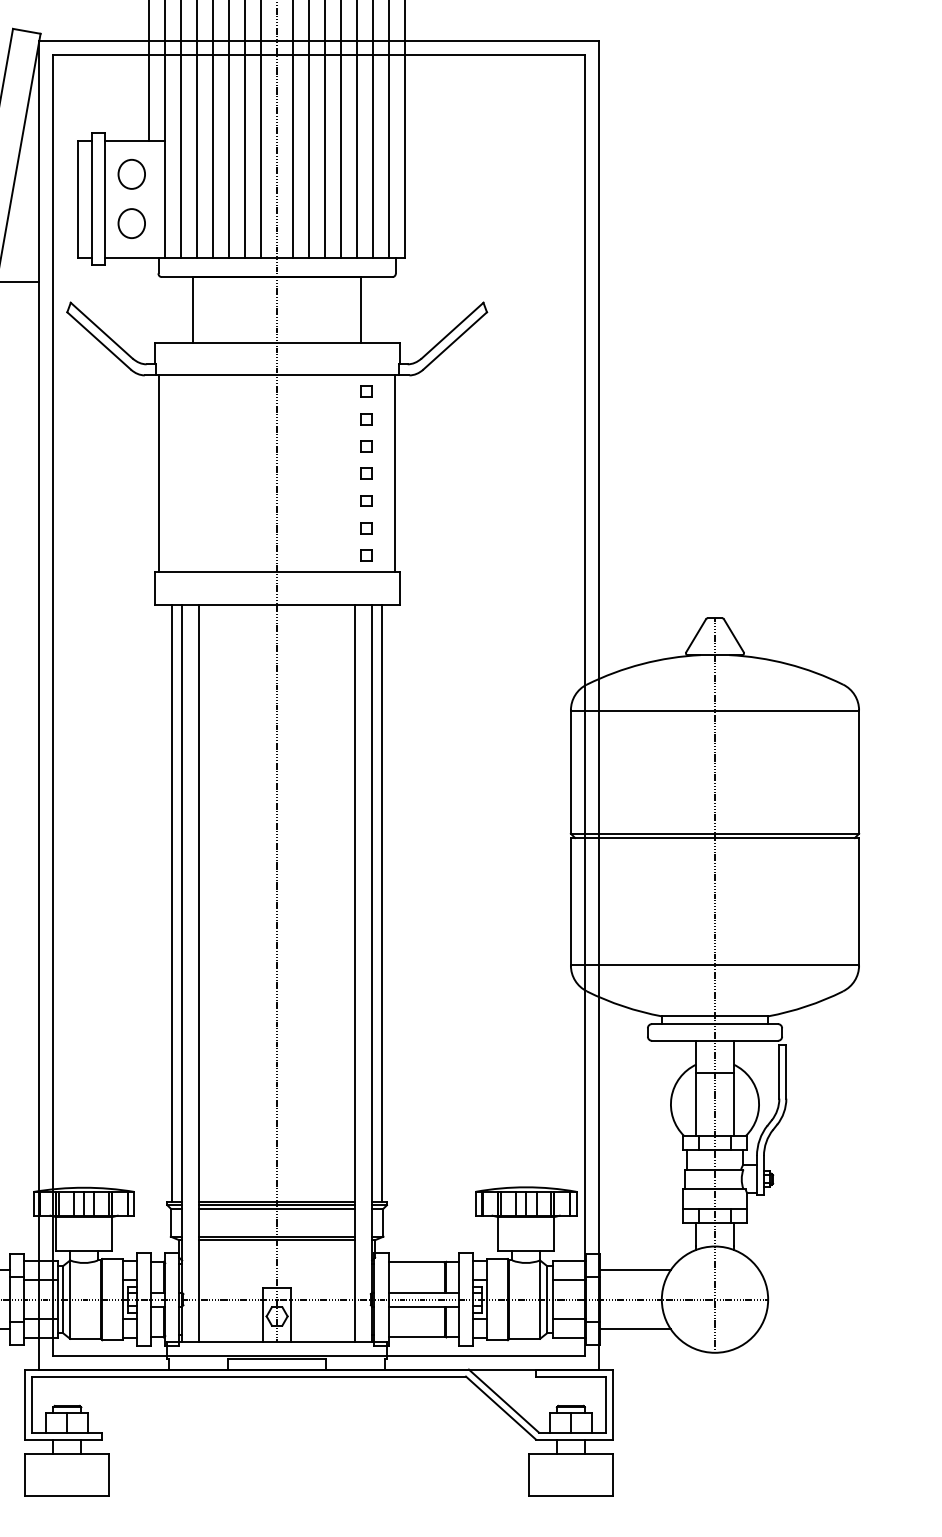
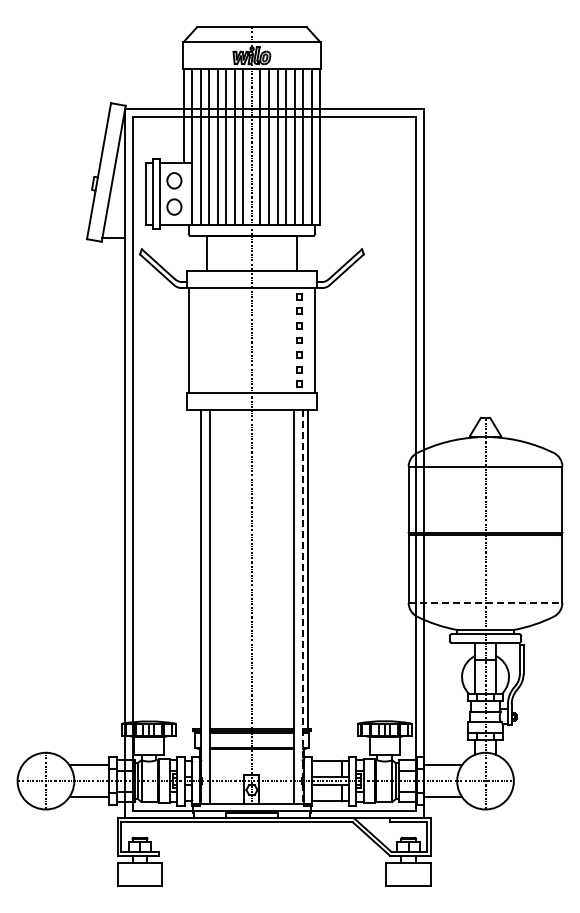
line: (171, 902) -> (195, 569), removed
line: (714, 964) -> (485, 602), solid -> dashed
line: (371, 972) -> (302, 606), solid -> dashed

